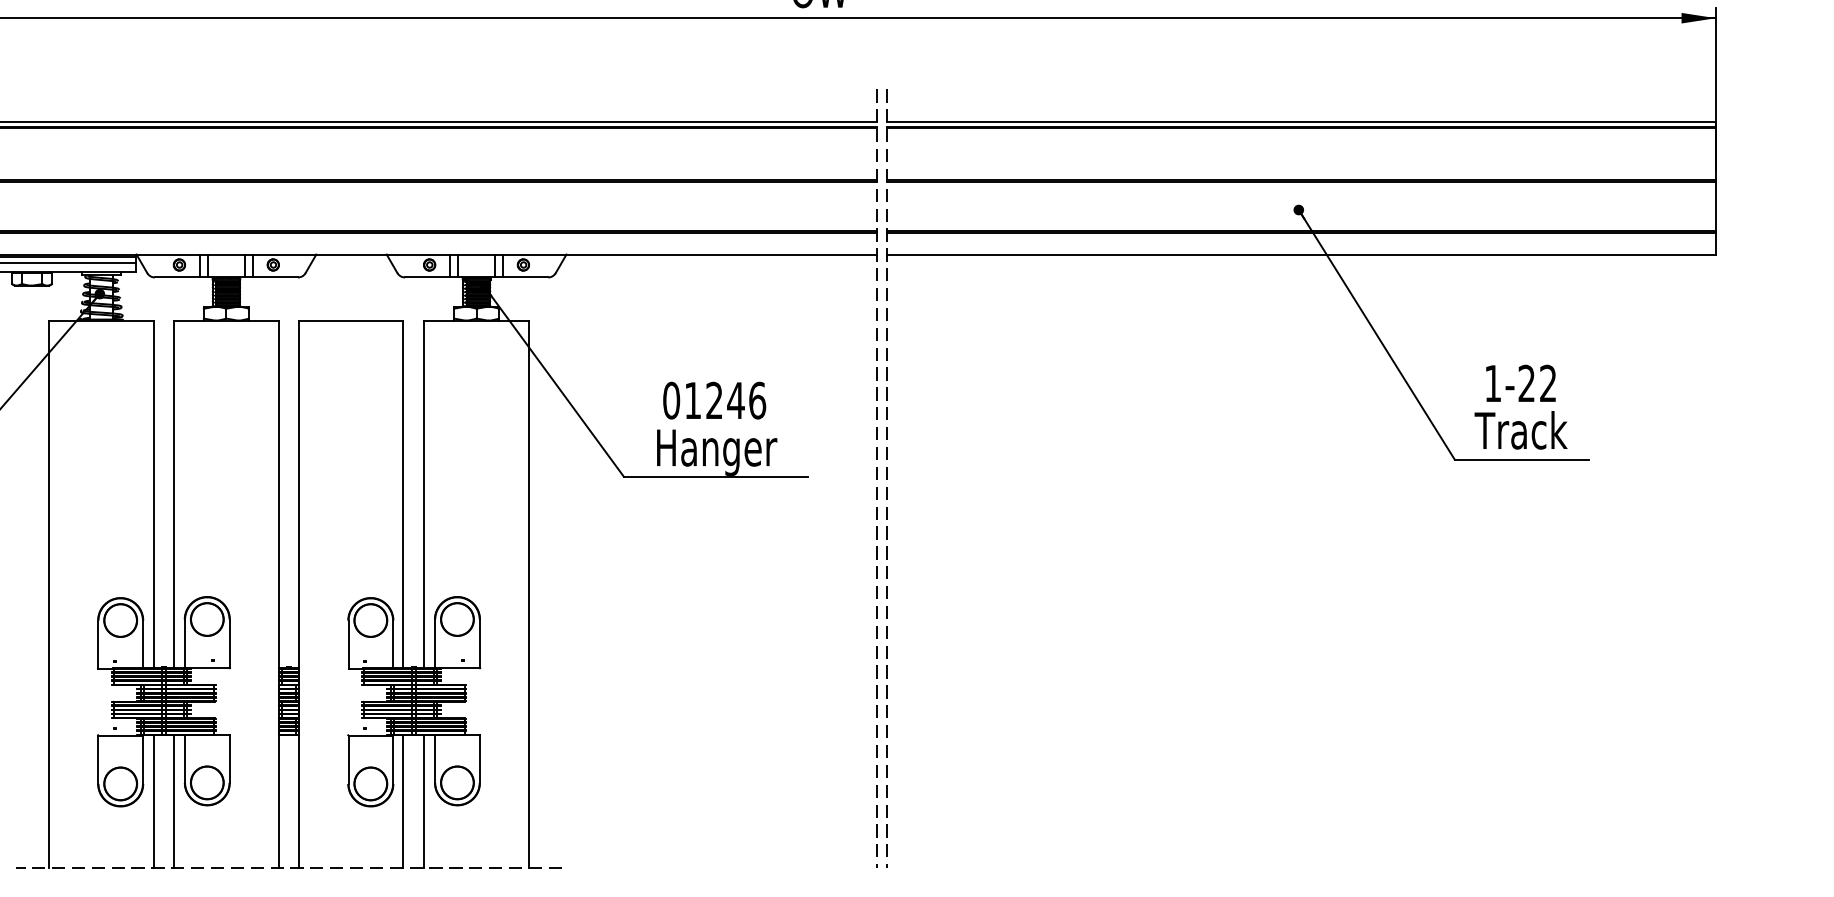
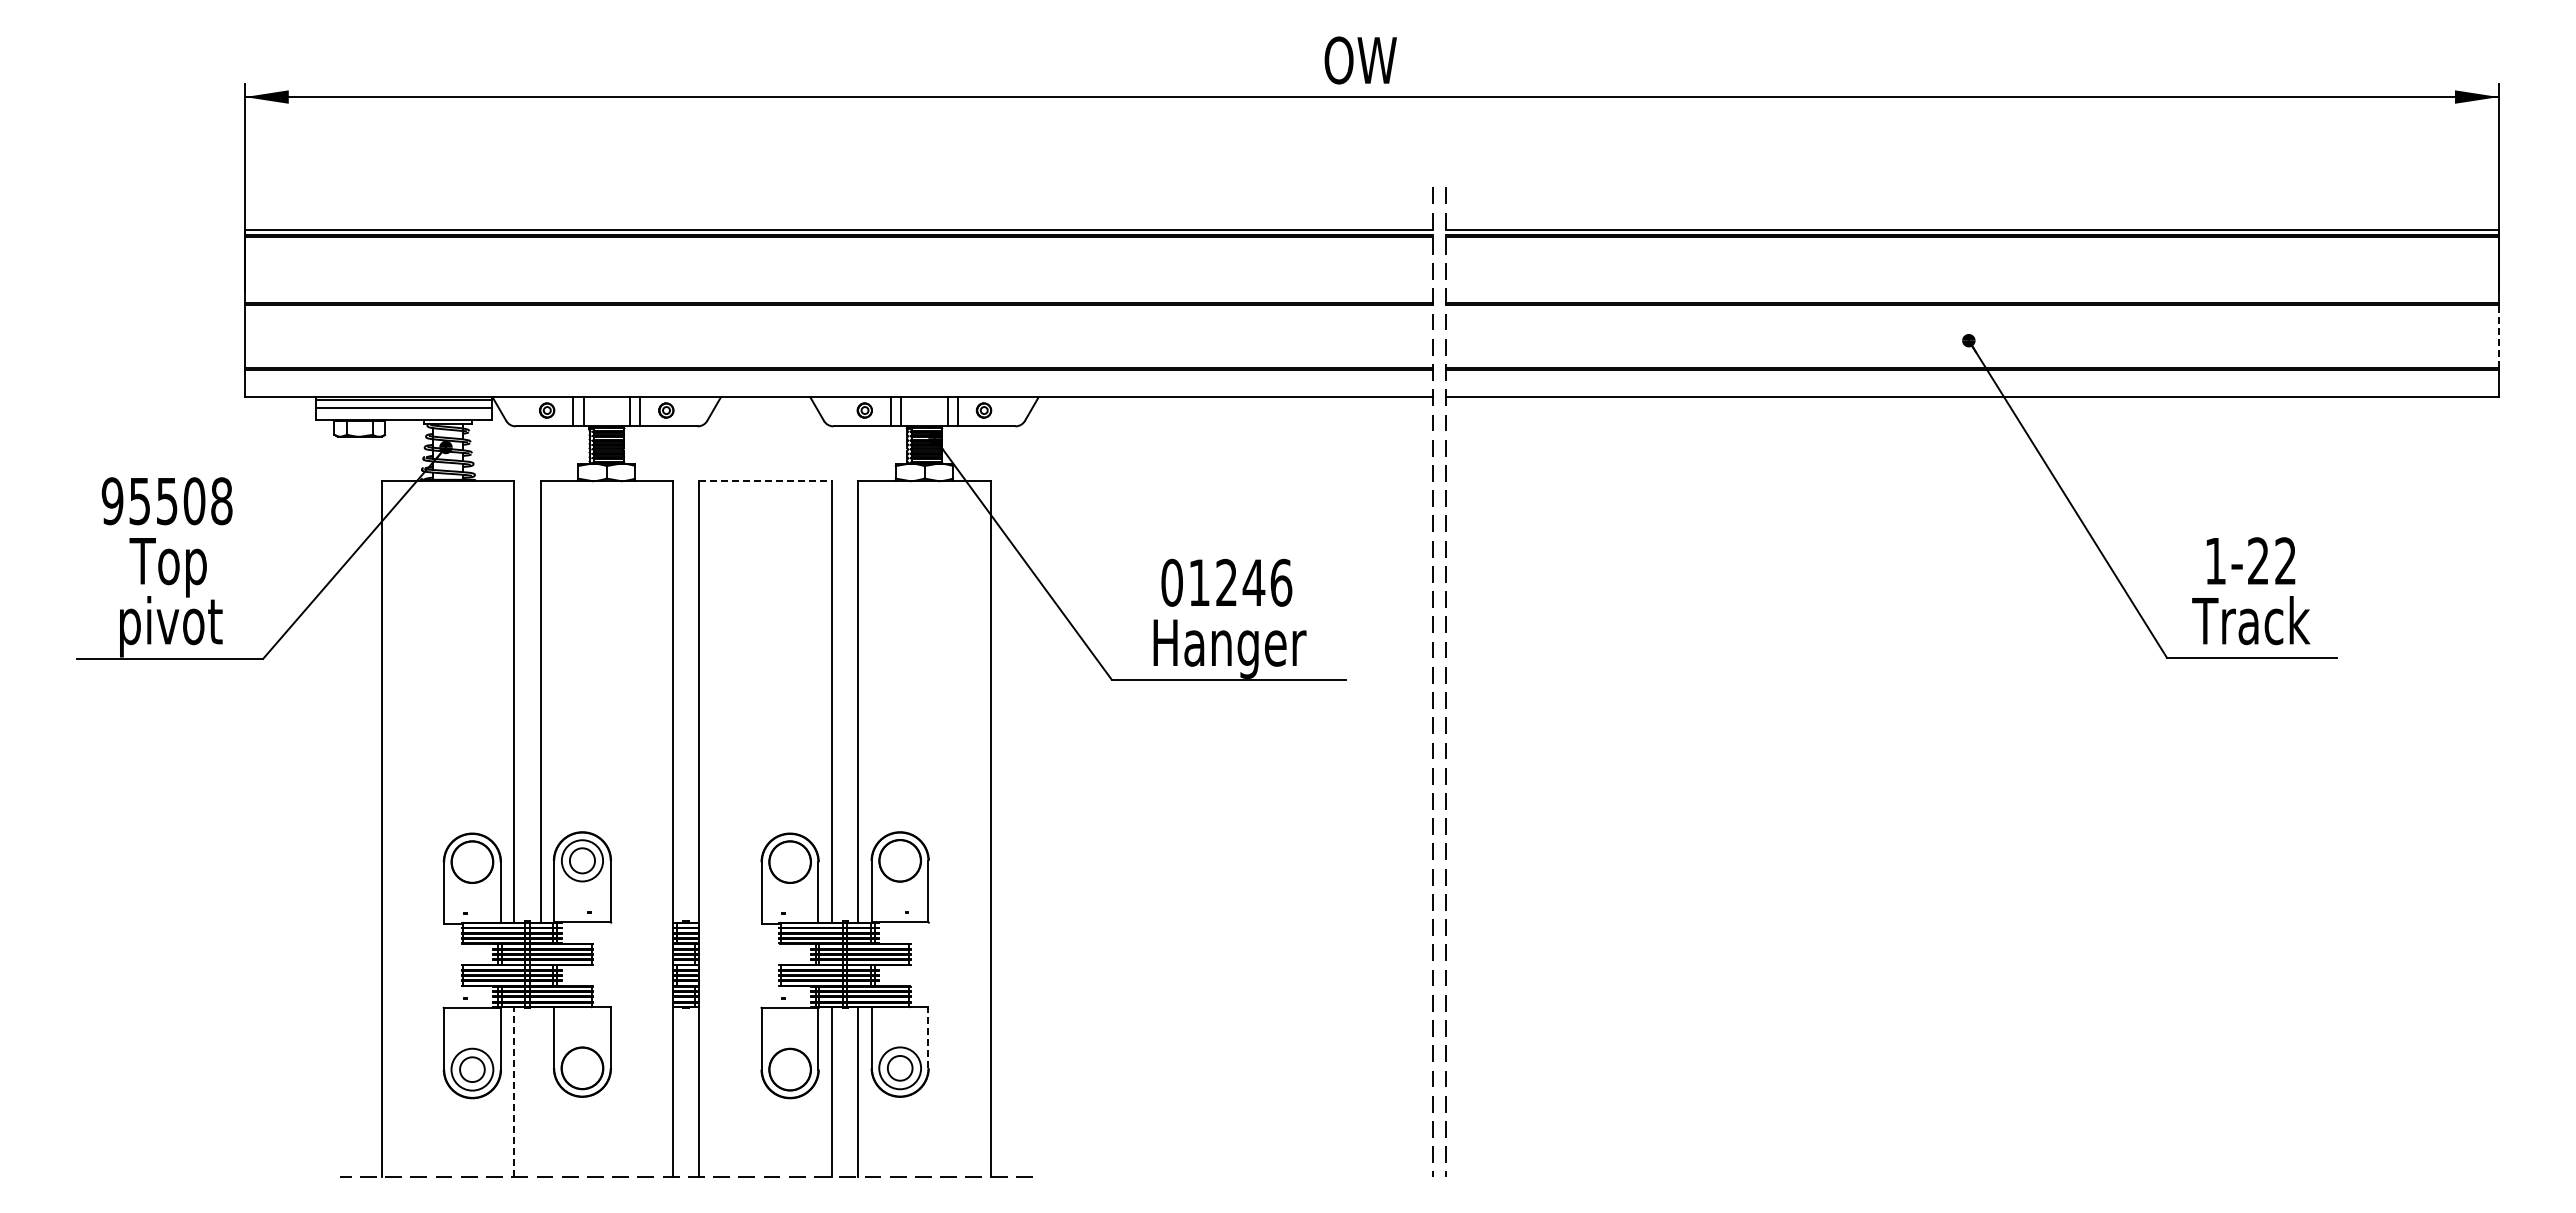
line: (1715, 206) -> (2498, 336), solid -> dashed
line: (351, 320) -> (765, 481), solid -> dashed
circle: (207, 619) -> (582, 860), size x0.6
line: (479, 758) -> (928, 1037), solid -> dashed
circle: (456, 782) -> (899, 1067), size x0.6
circle: (120, 783) -> (472, 1069), size x0.6
line: (153, 801) -> (514, 1091), solid -> dashed
line: (174, 801) -> (540, 1091), removed

